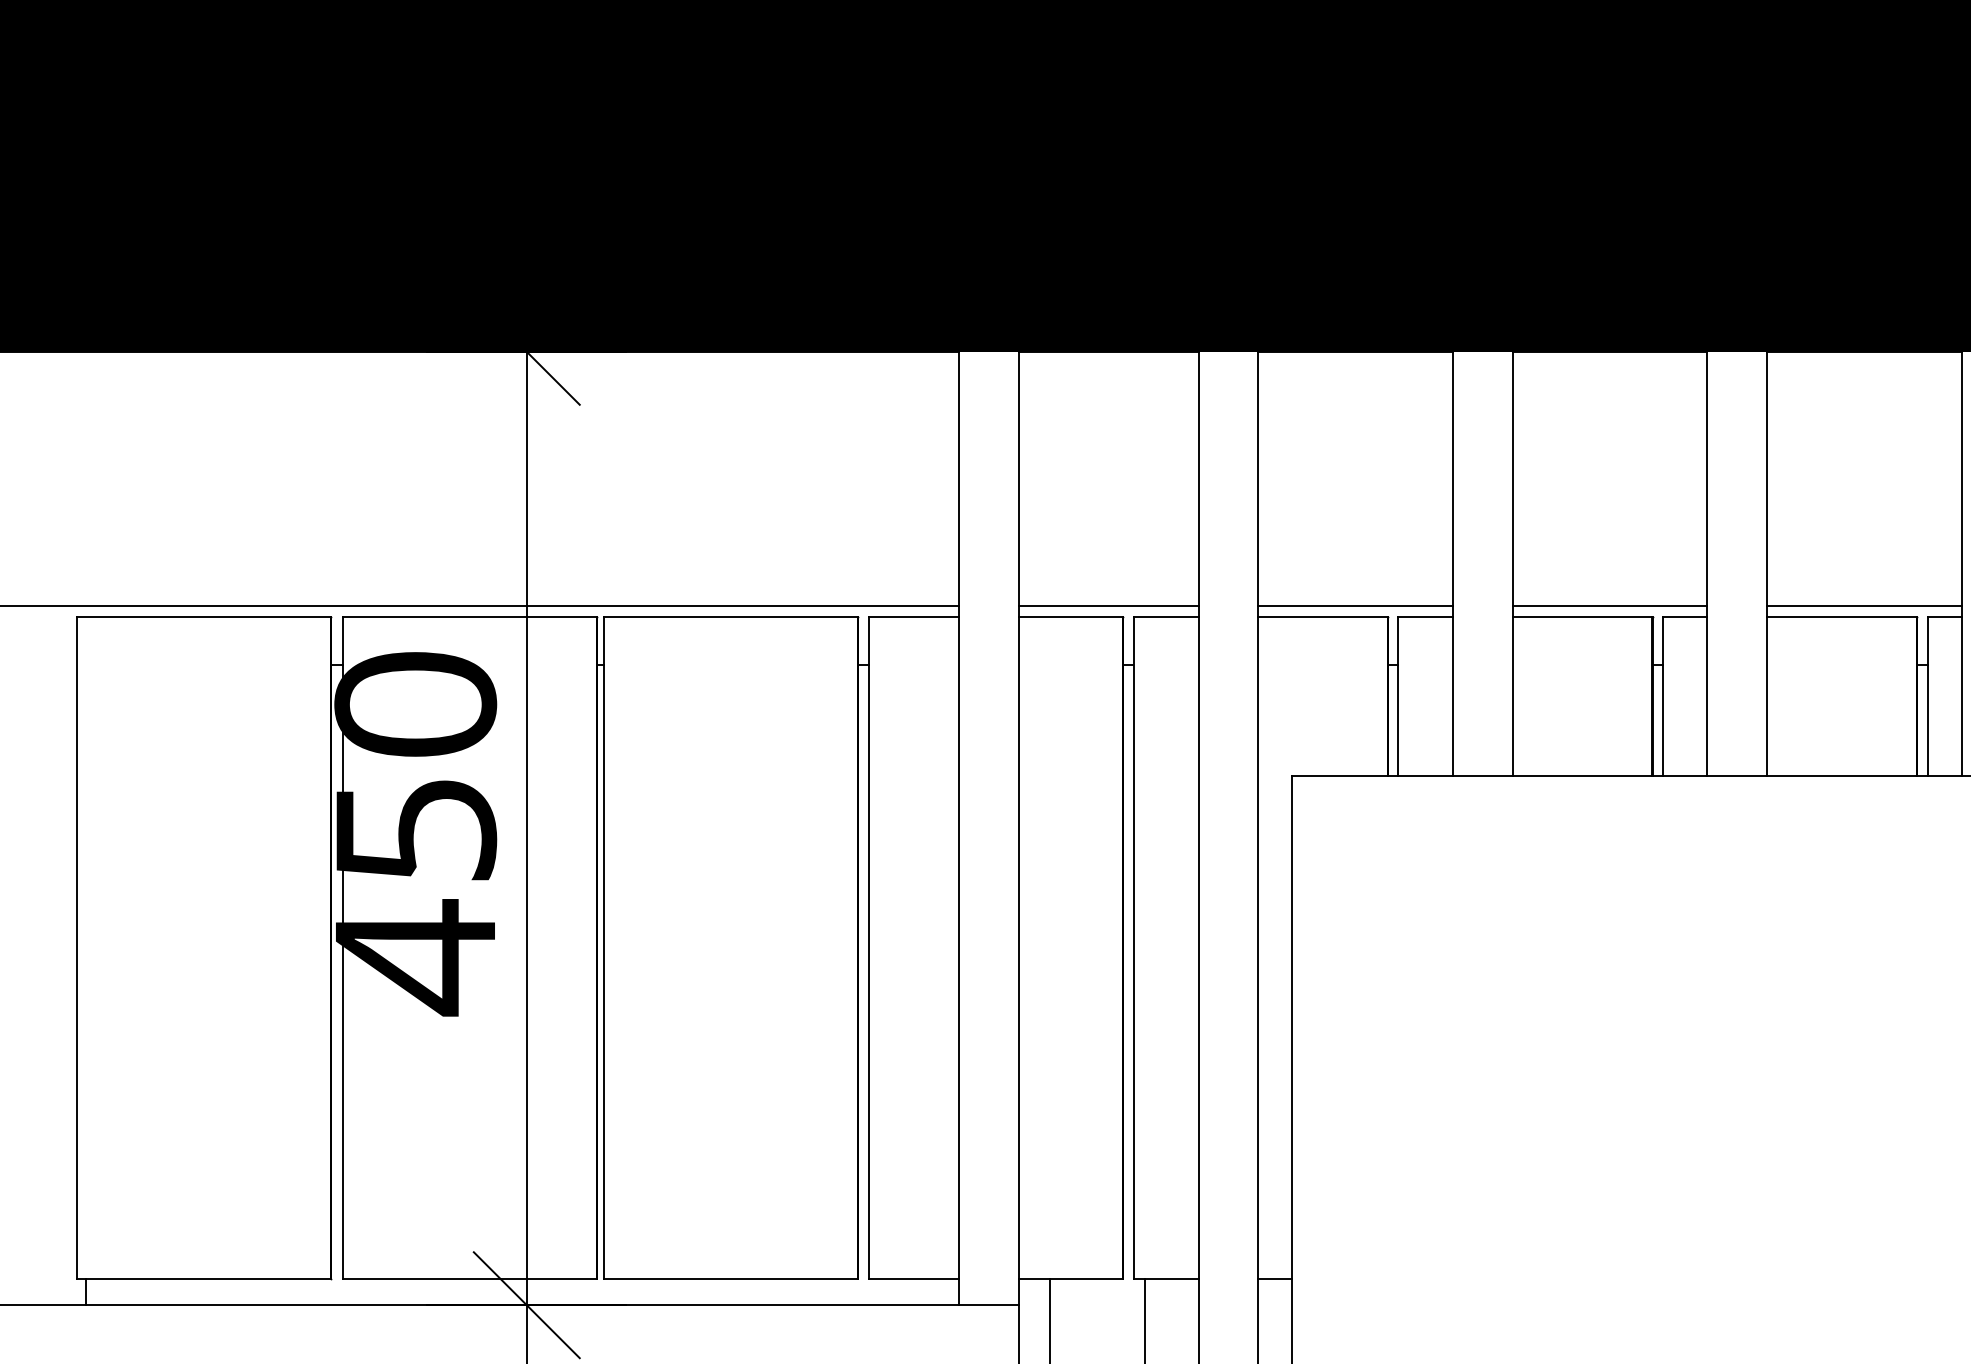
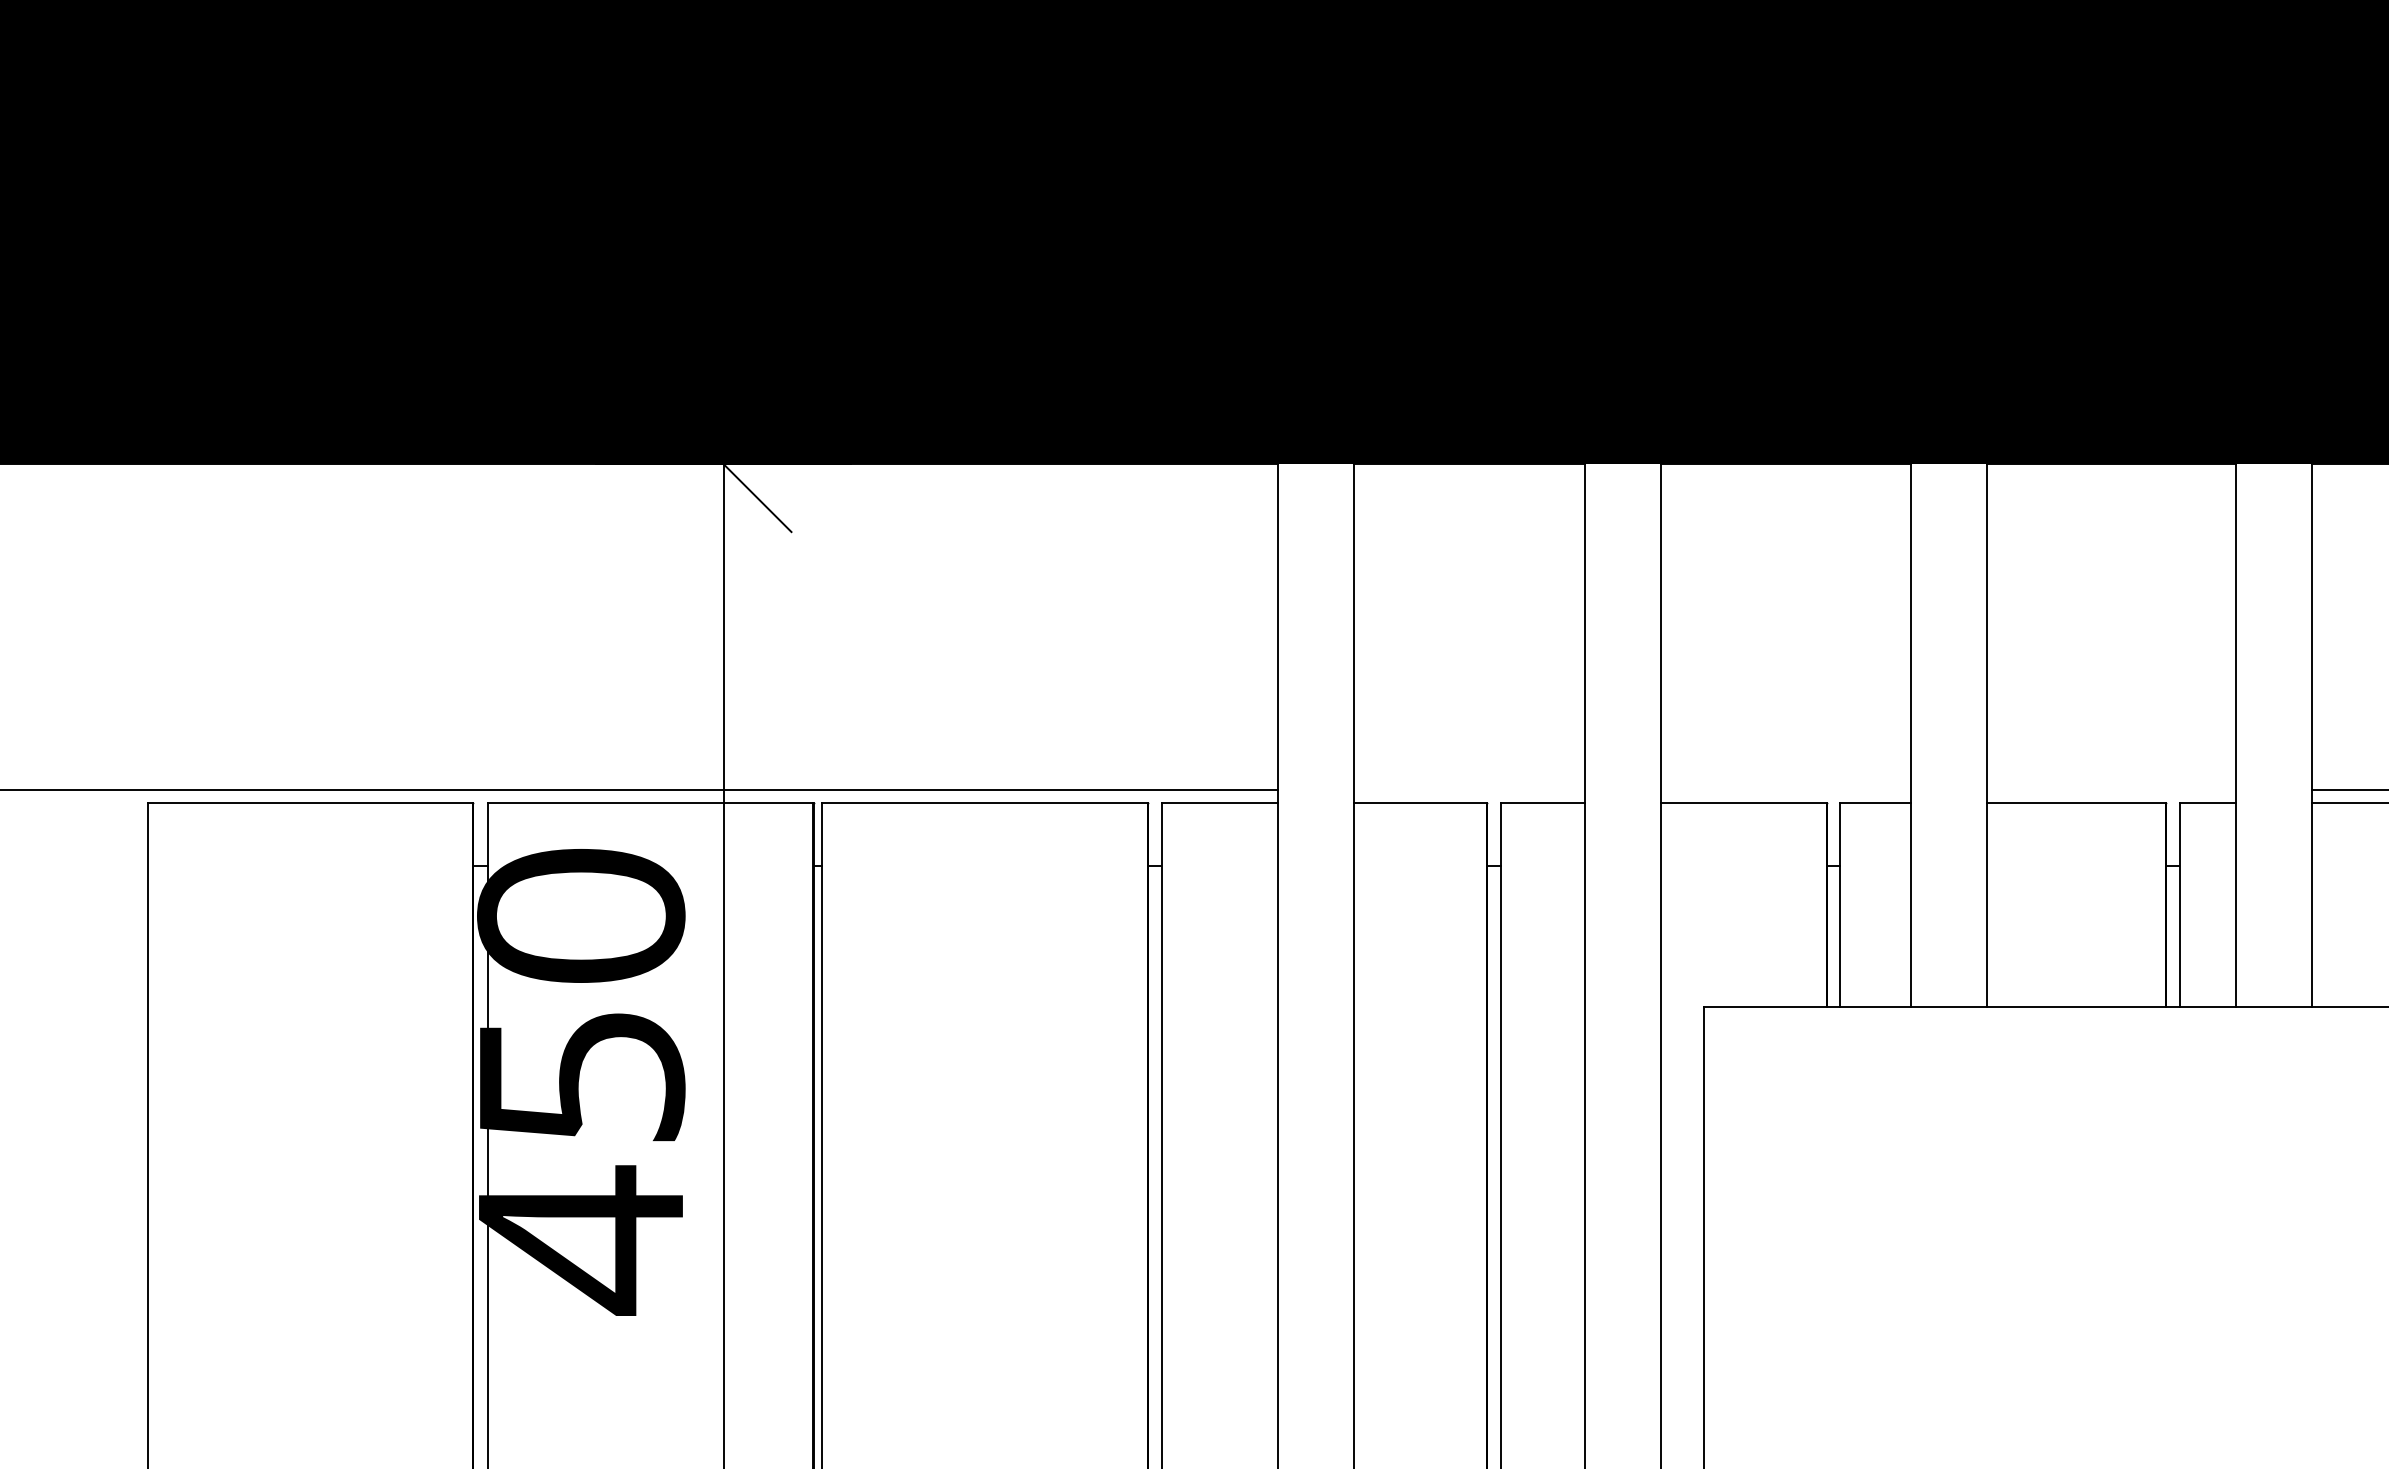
line: (1108, 606) -> (1468, 790), removed
line: (1355, 606) -> (1785, 790), removed
line: (1609, 606) -> (2110, 790), removed

